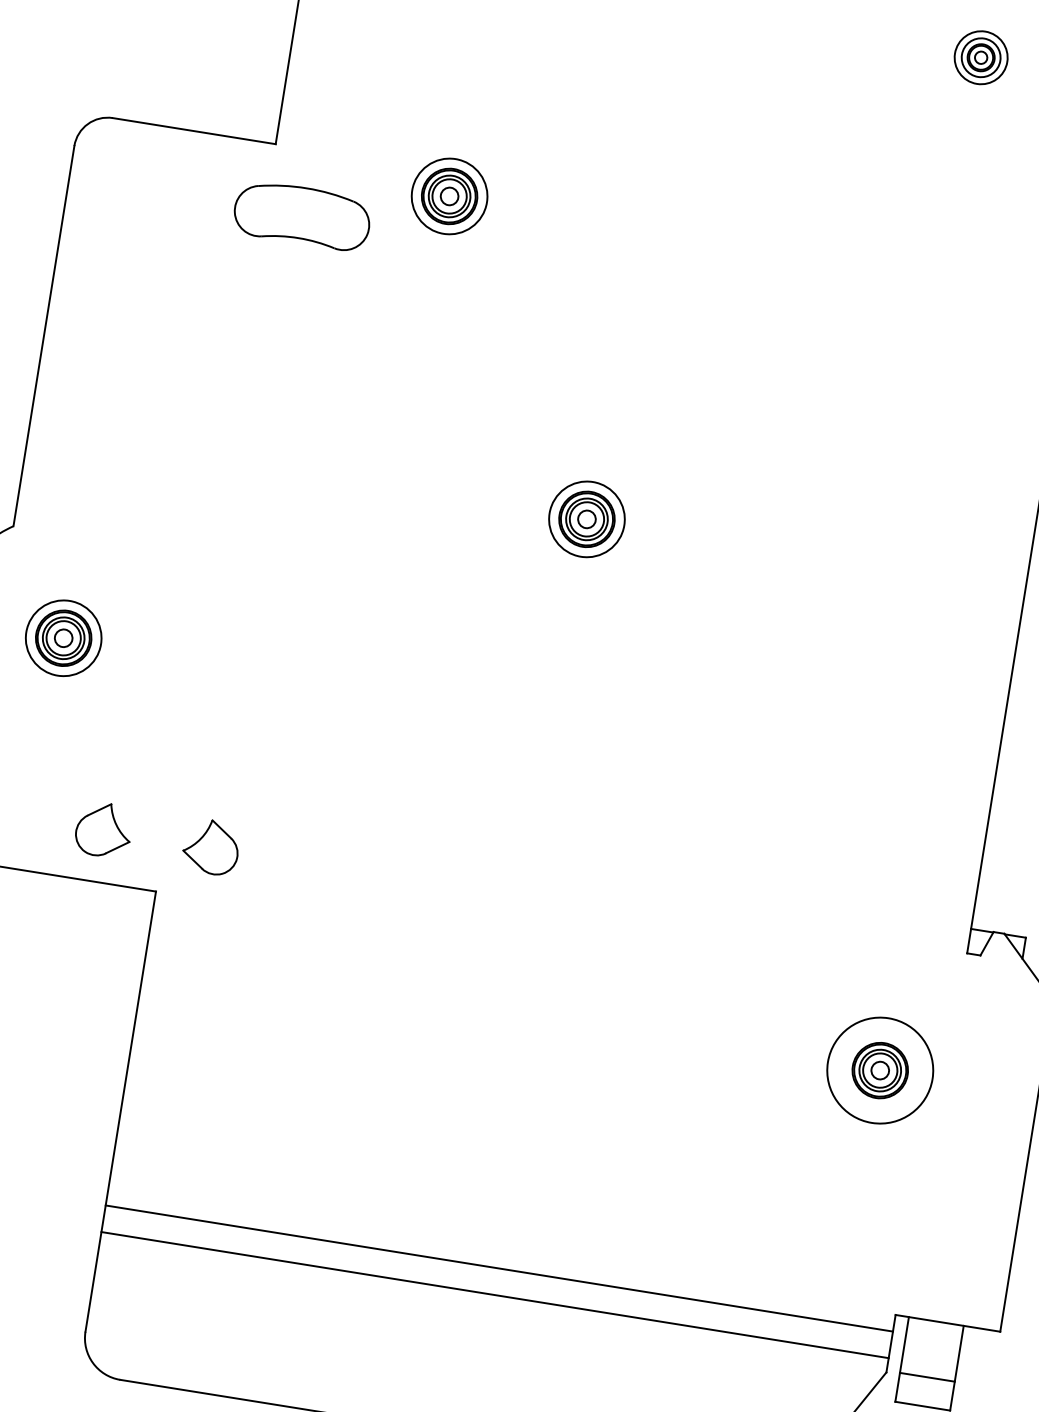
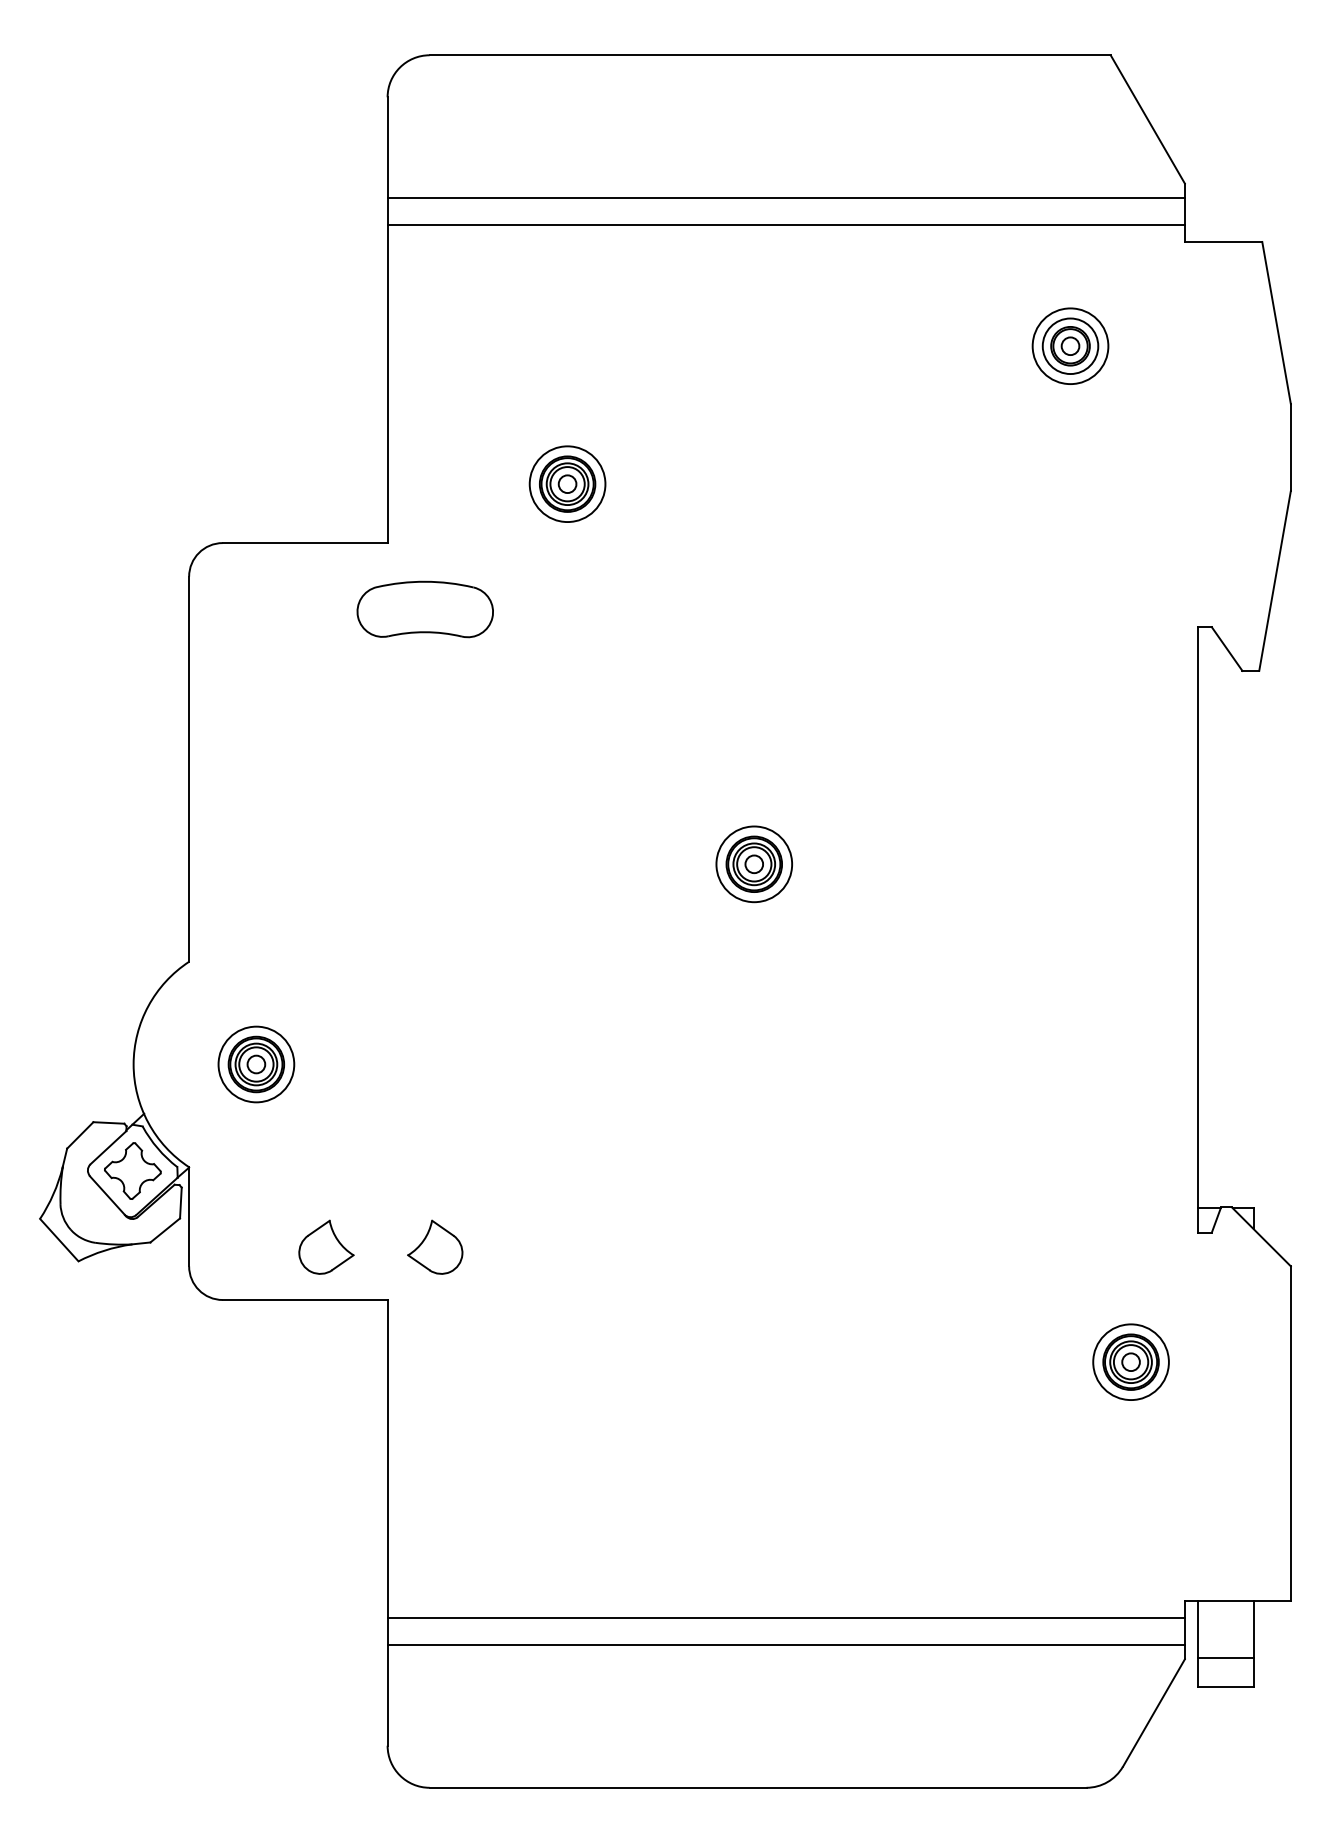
part: (981, 57) -> (1070, 345), size x1.43
part: (449, 195) -> (567, 483), moved
circle: (879, 1070) -> (1130, 1362), size x0.71

